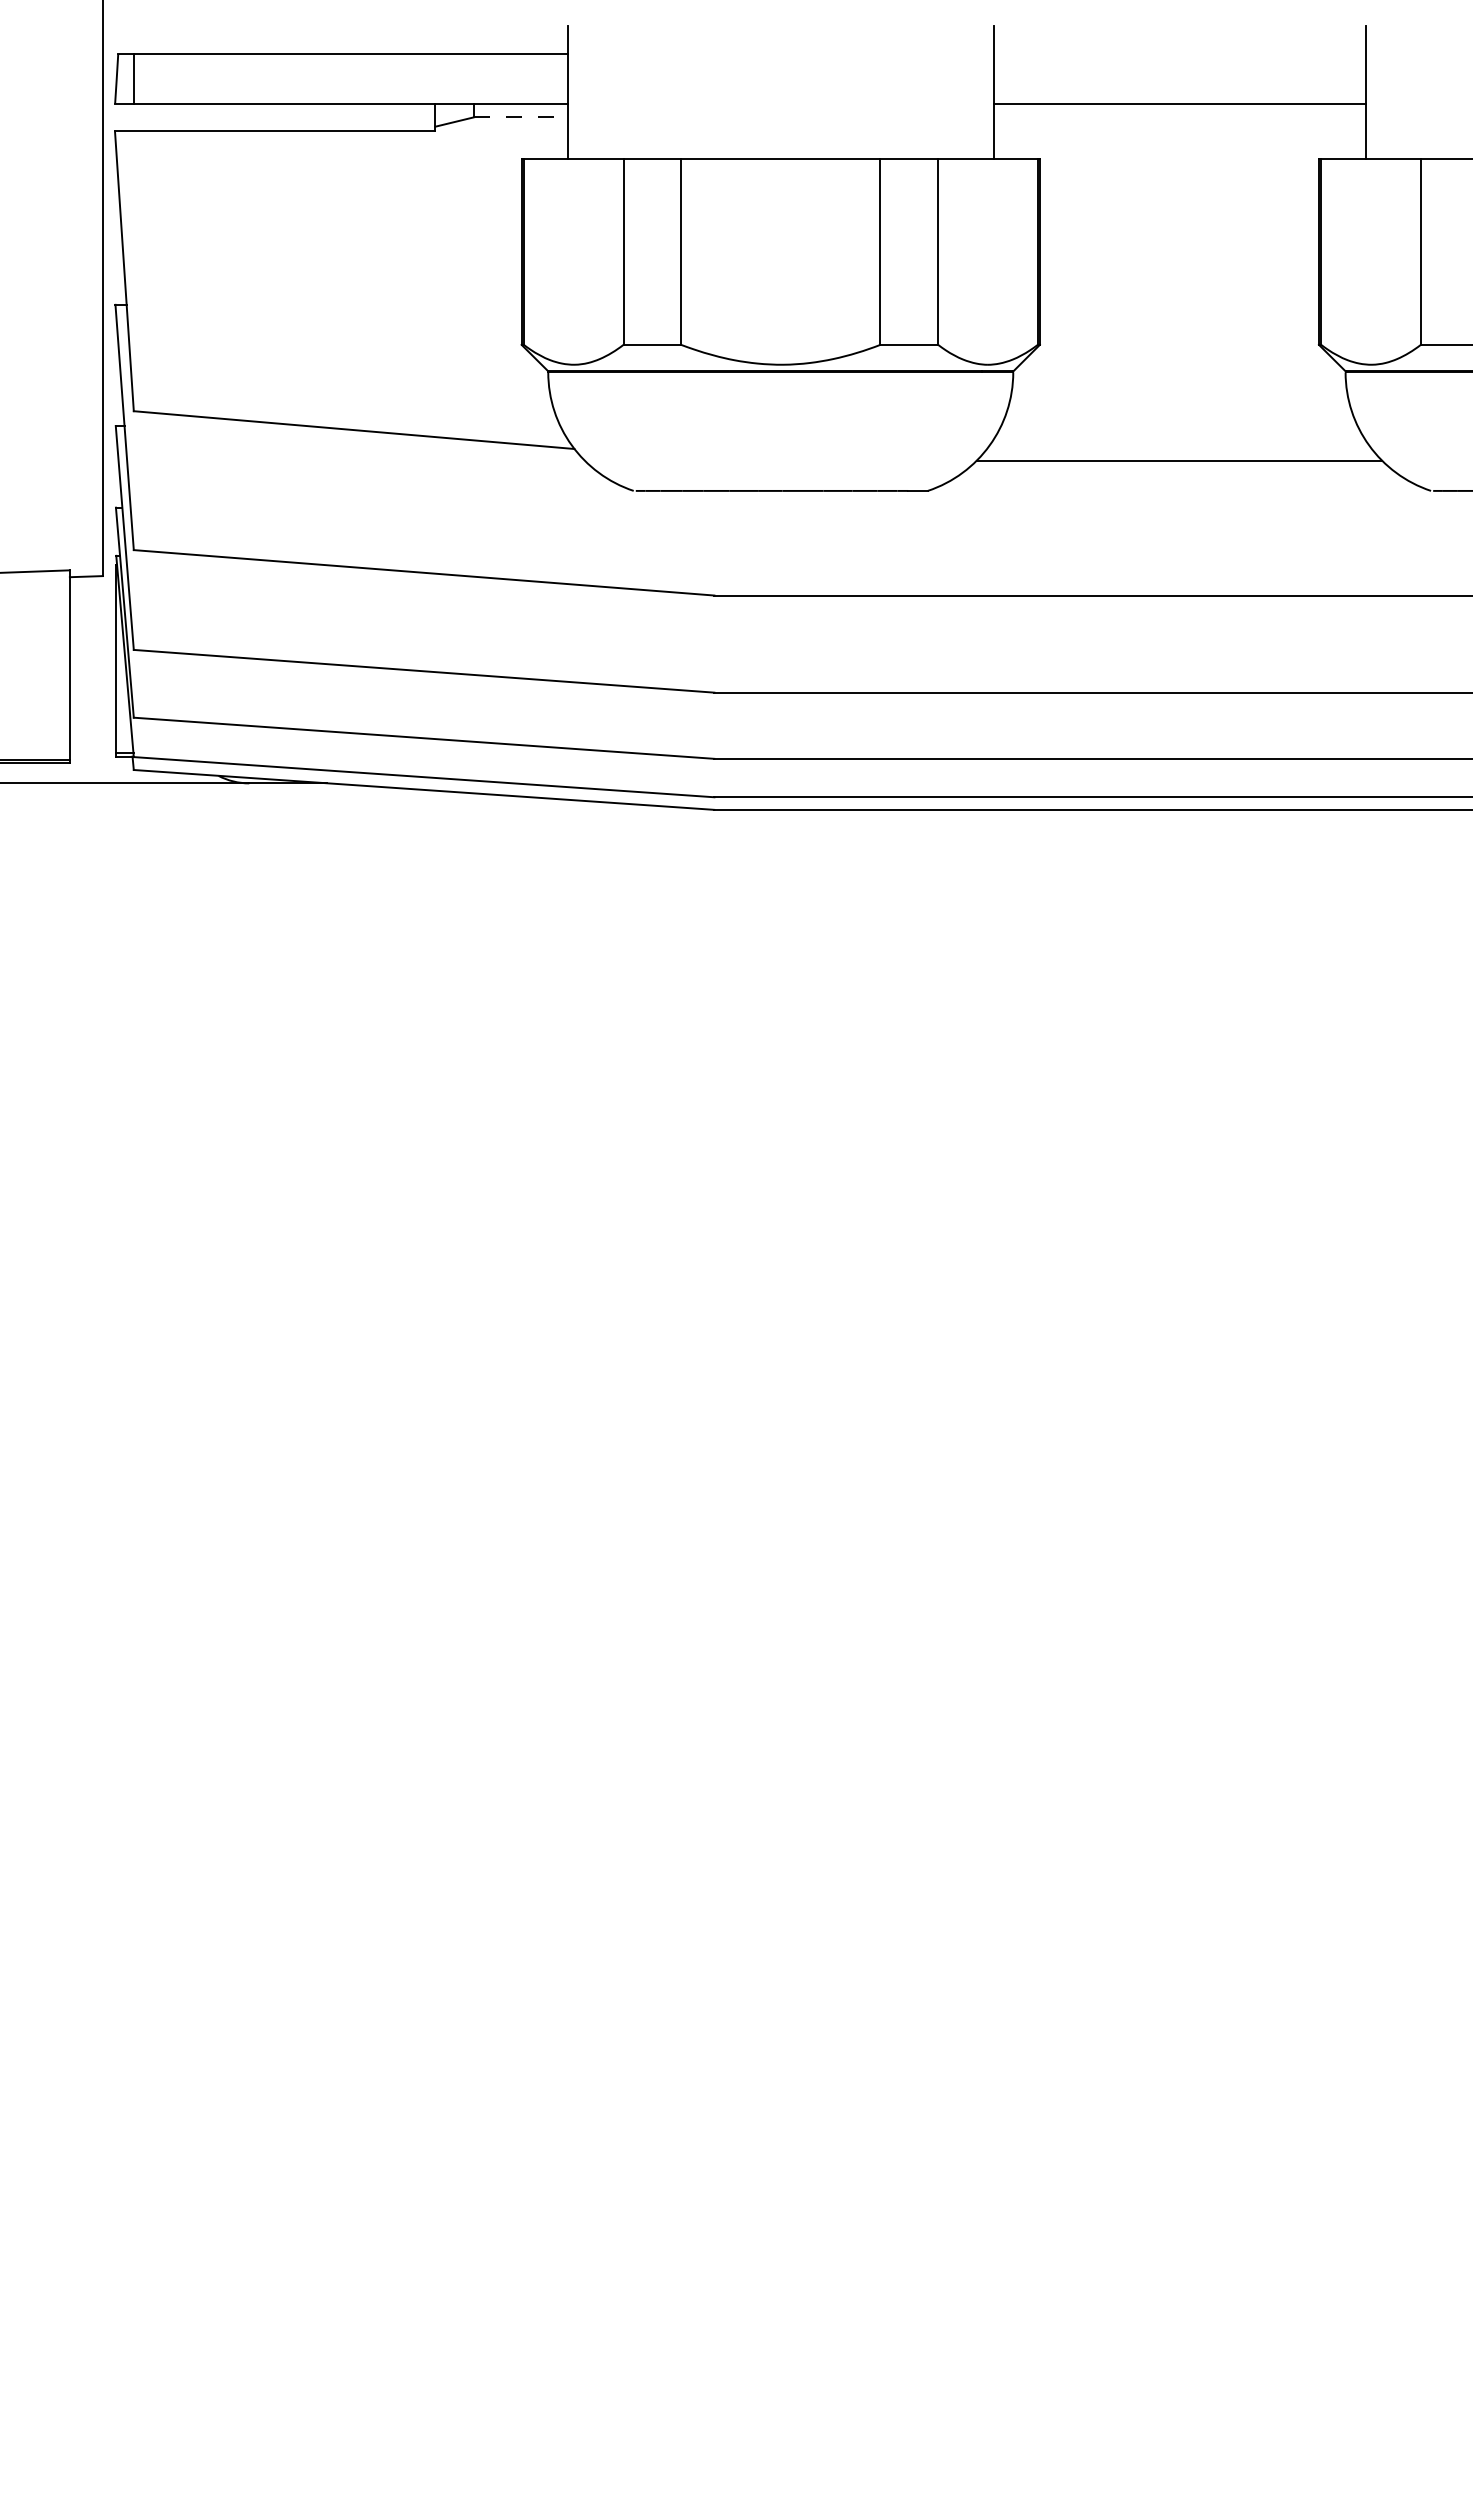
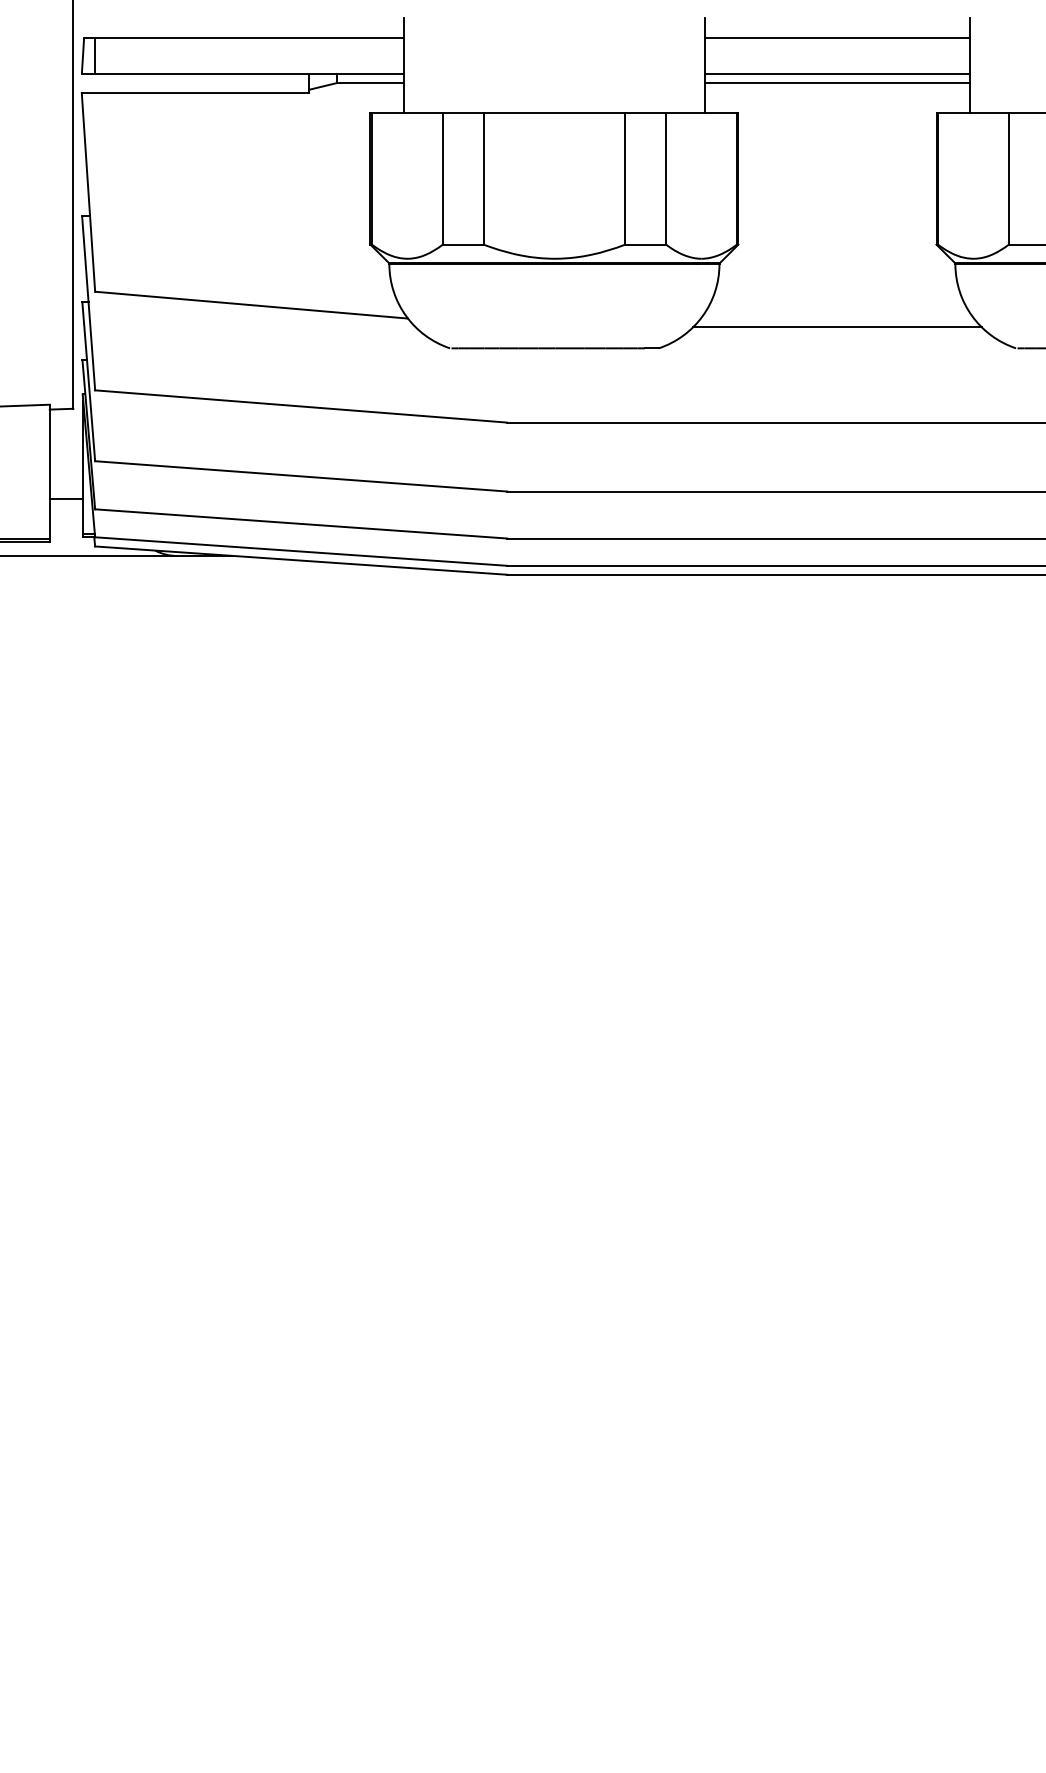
line: (1179, 54) -> (837, 38), added
line: (521, 117) -> (370, 83), dashed -> solid
line: (1179, 117) -> (837, 83), added
line: (92, 703) -> (65, 499), added

